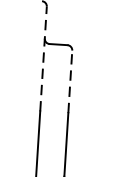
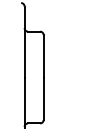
line: (43, 58) -> (24, 41), dashed -> solid
line: (70, 80) -> (43, 55), dashed -> solid

